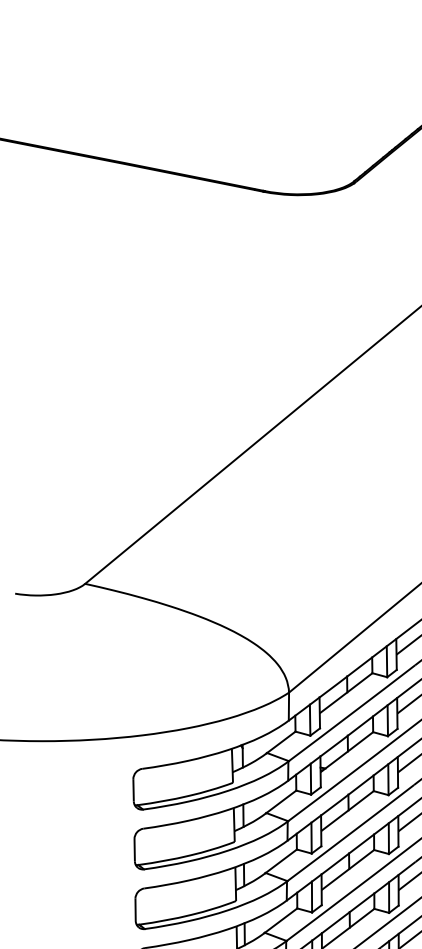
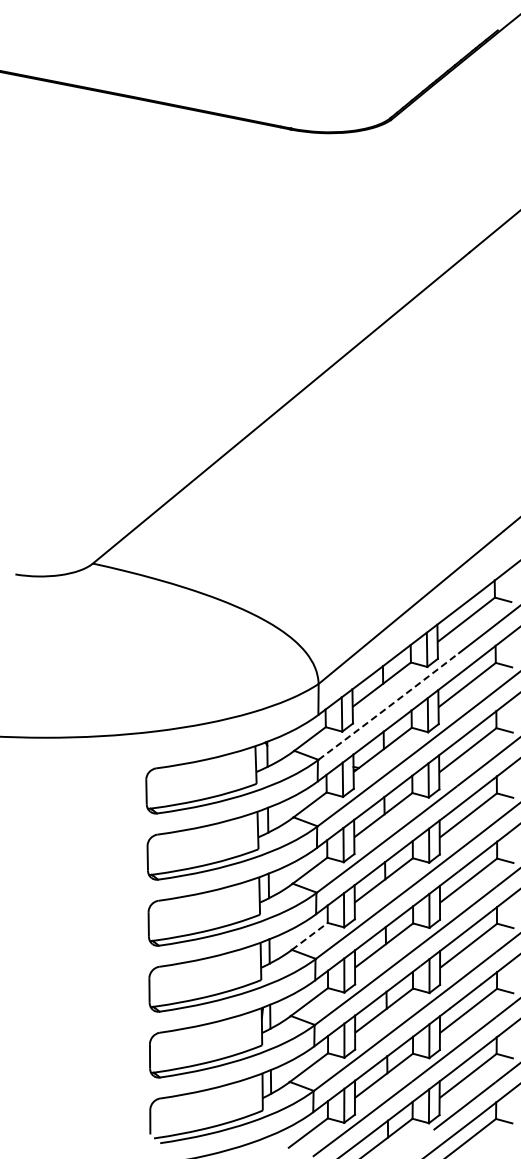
arc: (352, 713) -> (388, 707), solid -> dashed
line: (281, 920) -> (310, 936), solid -> dashed

